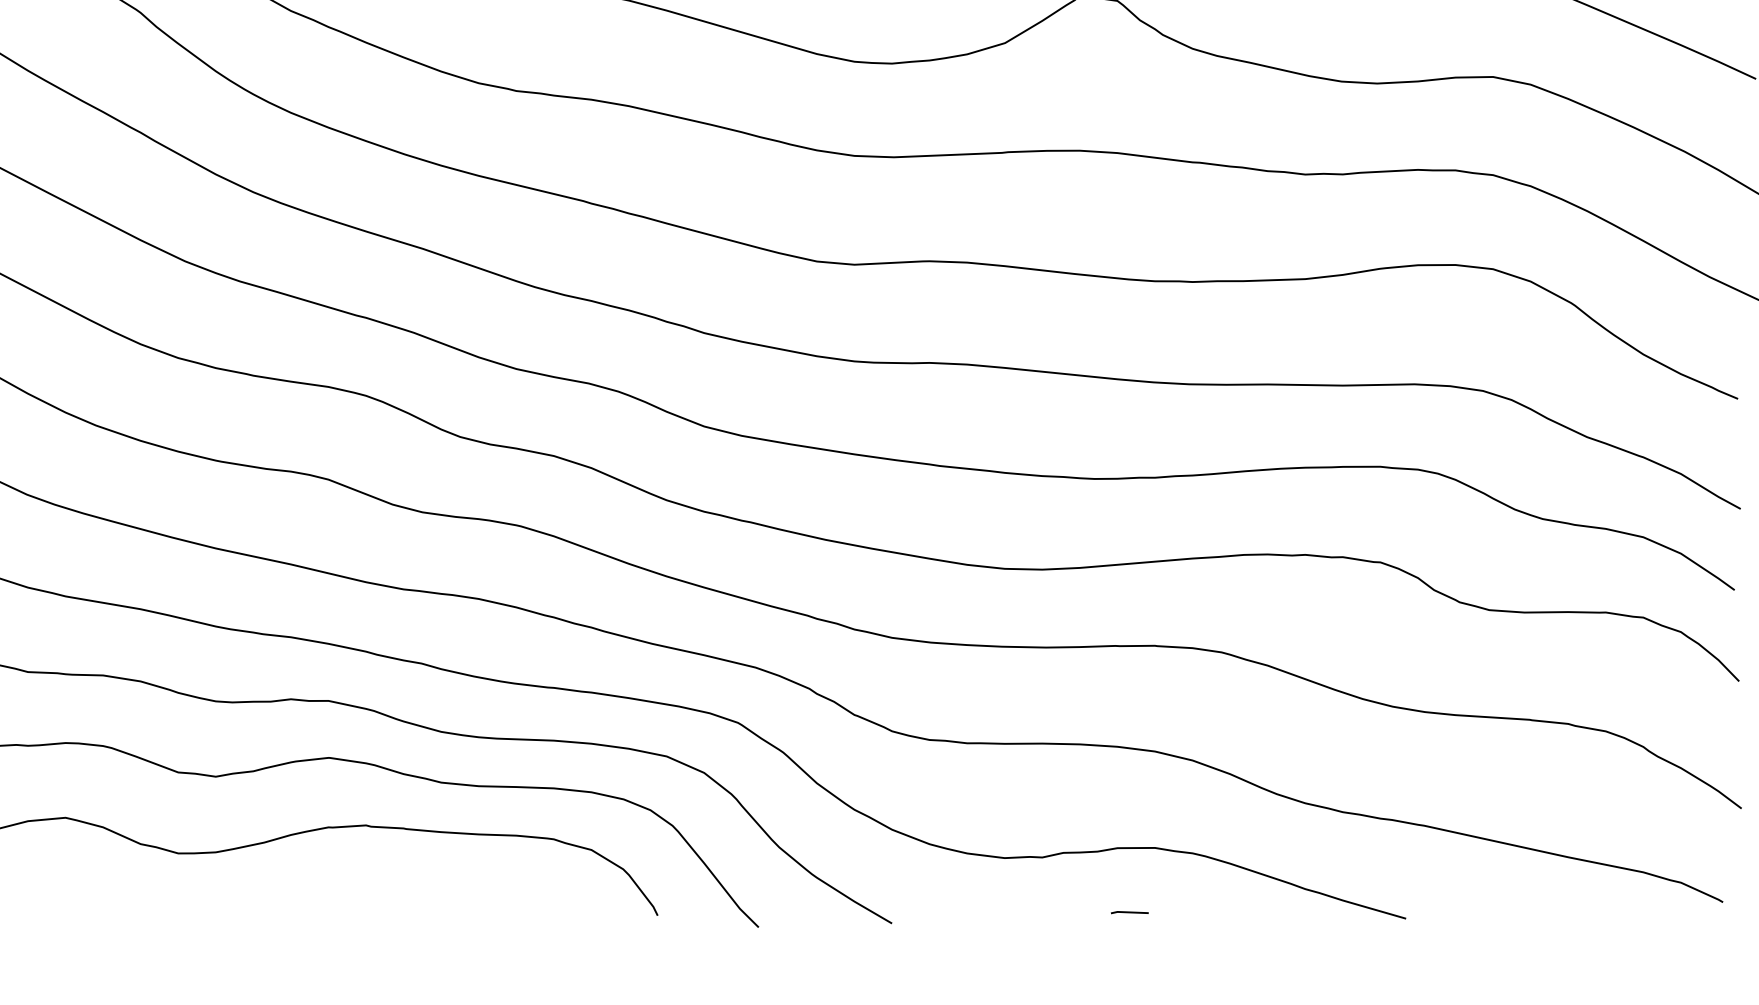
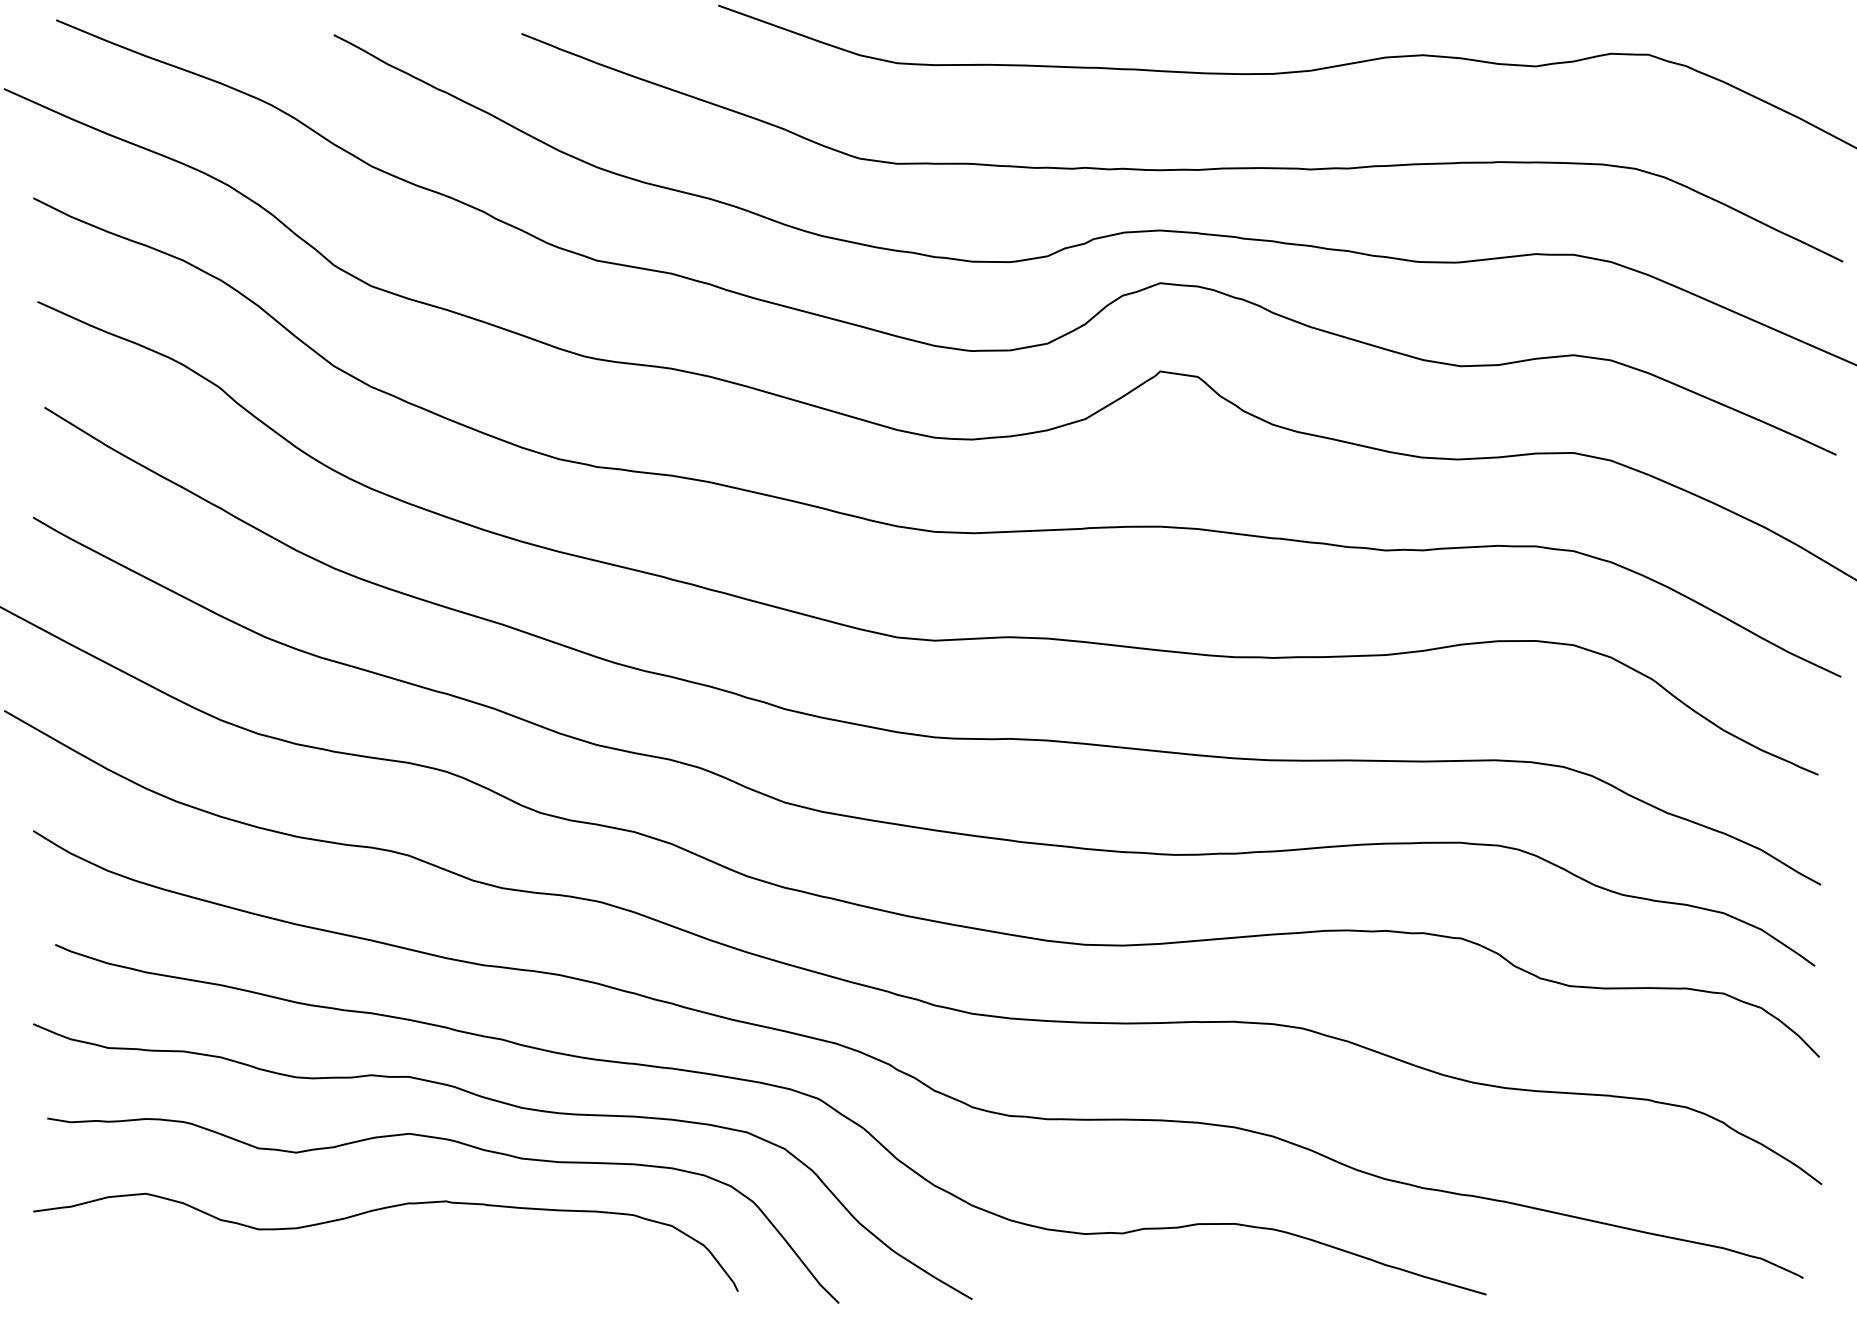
line: (1130, 912) -> (1210, 1288), removed

